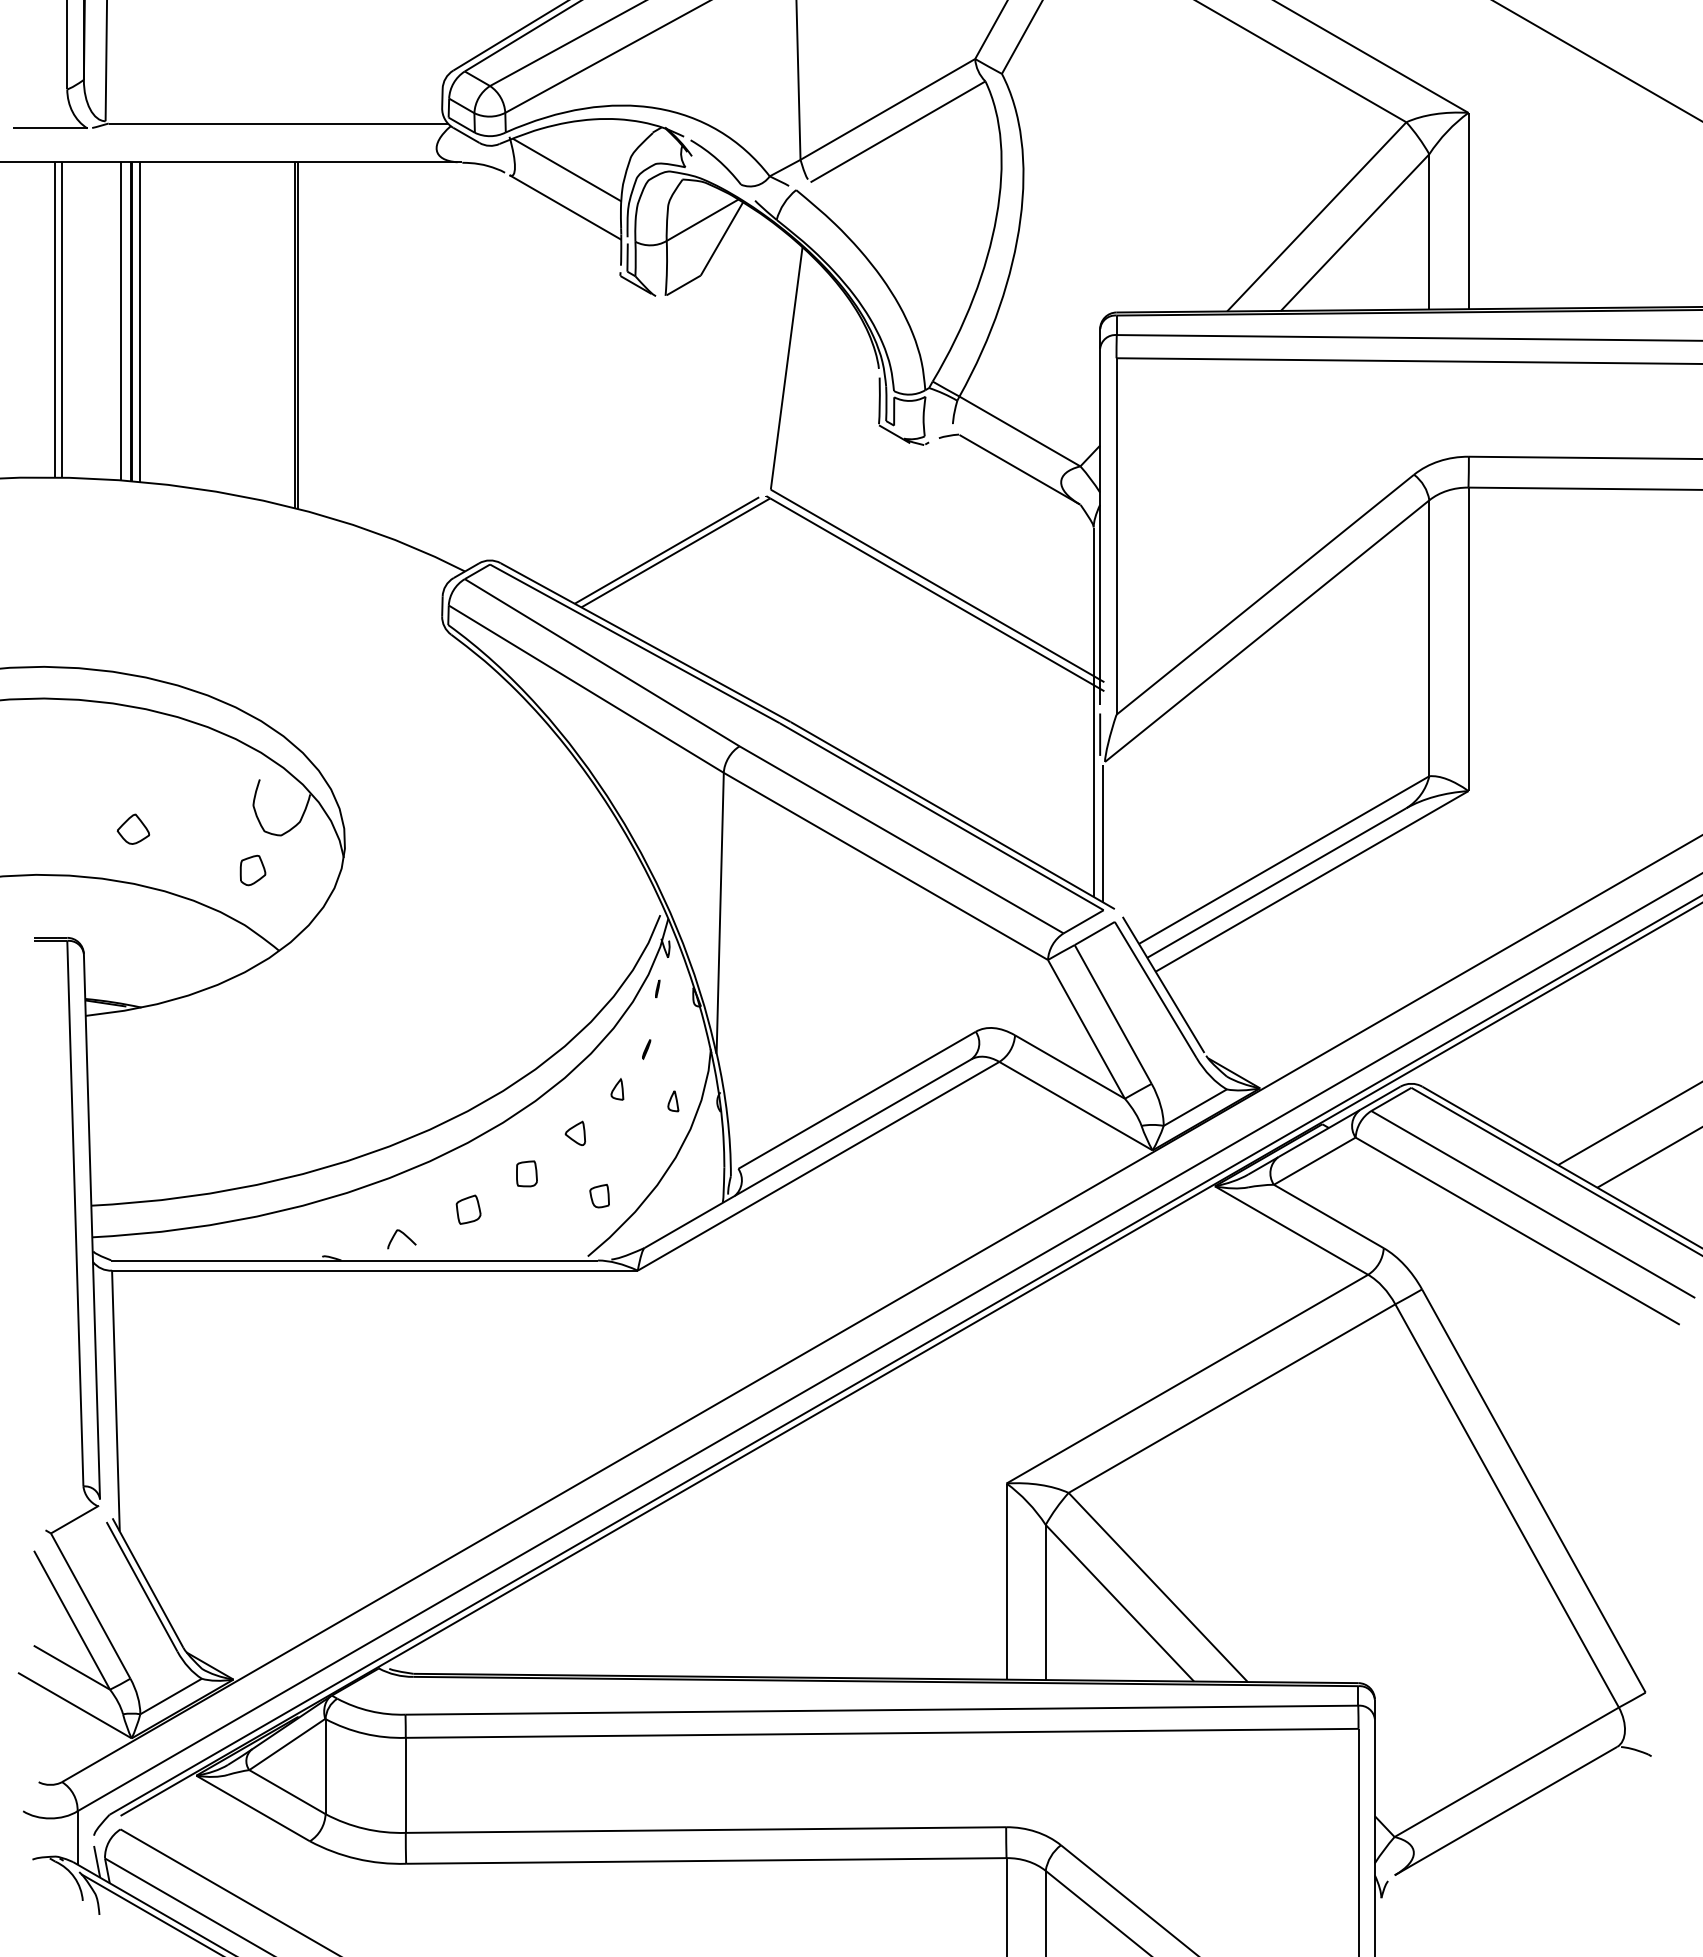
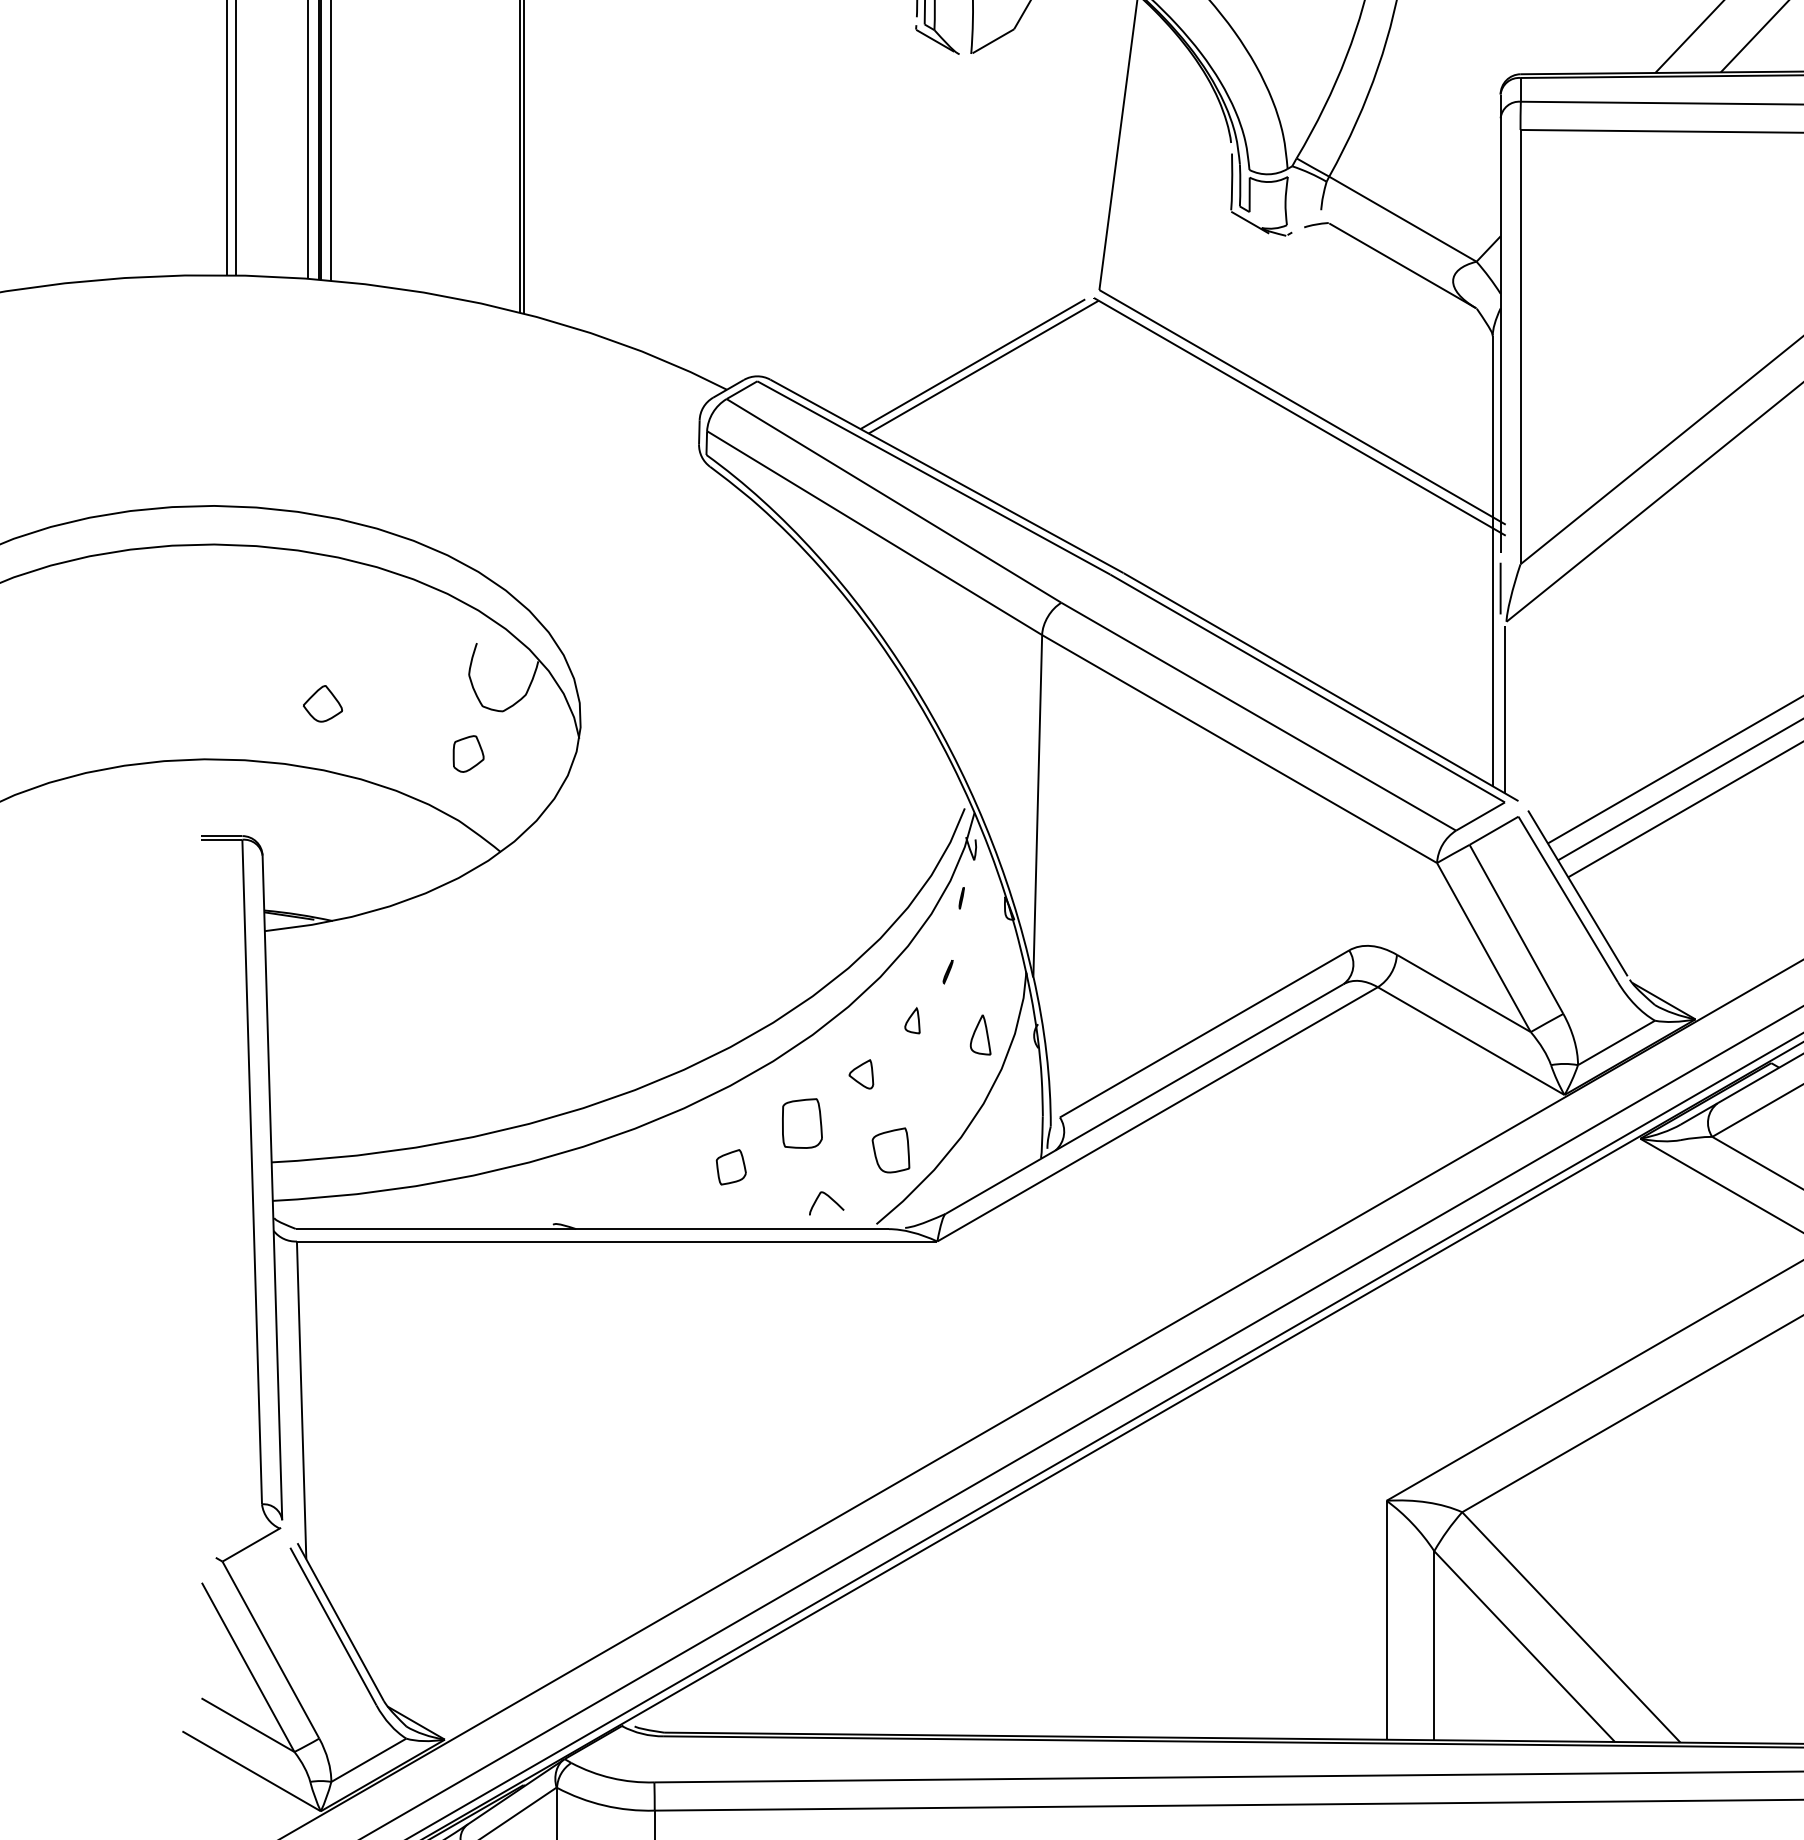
part: (673, 1101) -> (980, 1035), size x1.6
part: (526, 1173) -> (801, 1123), size x1.6
part: (599, 1196) -> (890, 1151), size x1.6
part: (401, 1239) -> (826, 1203), moved

